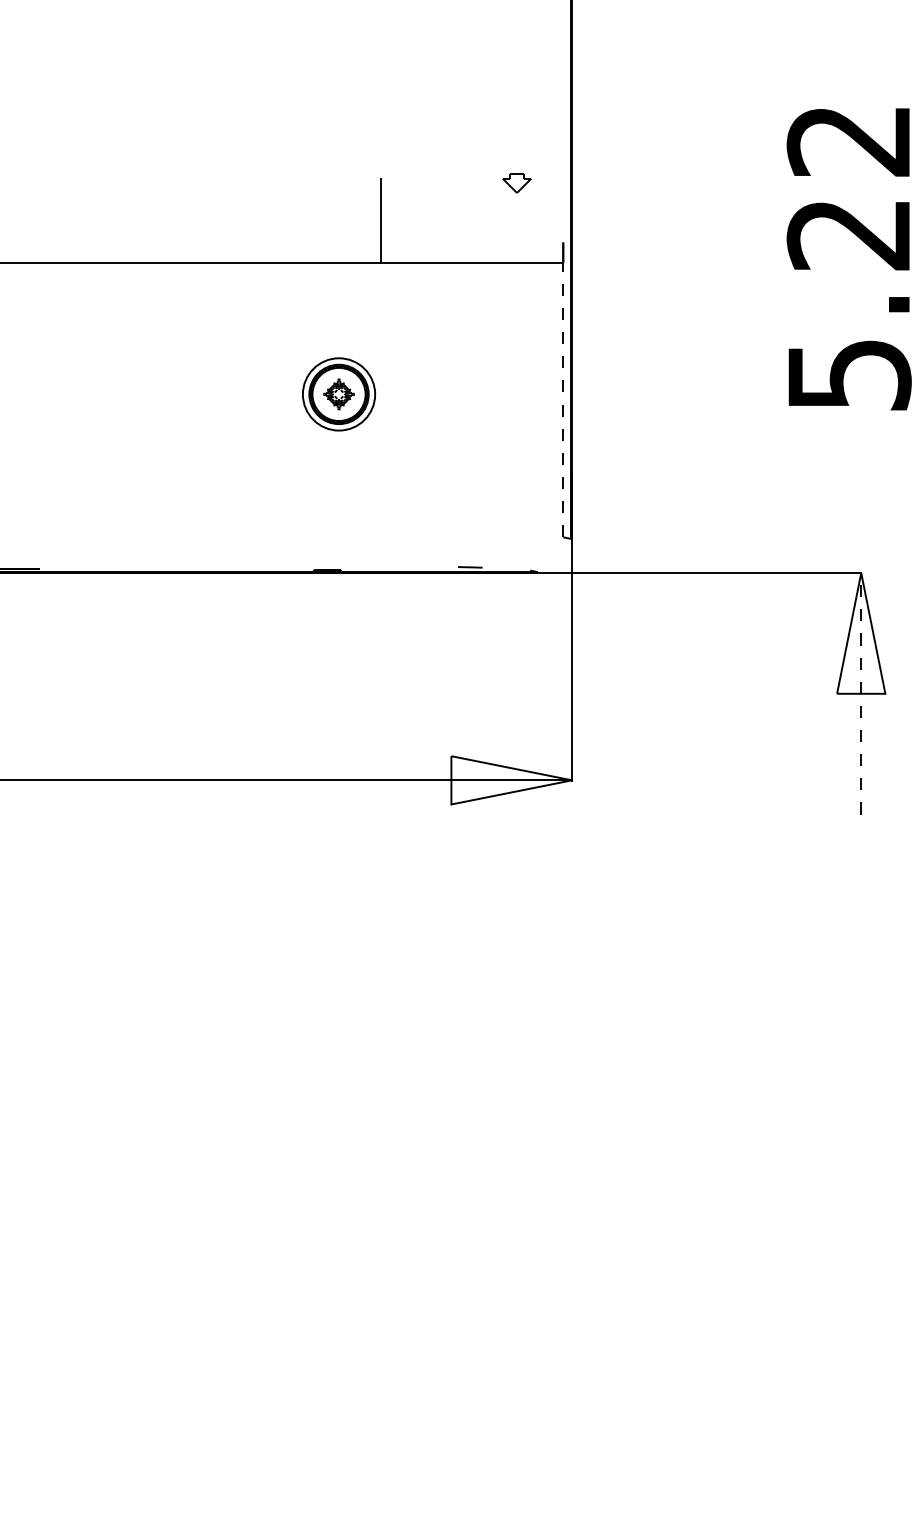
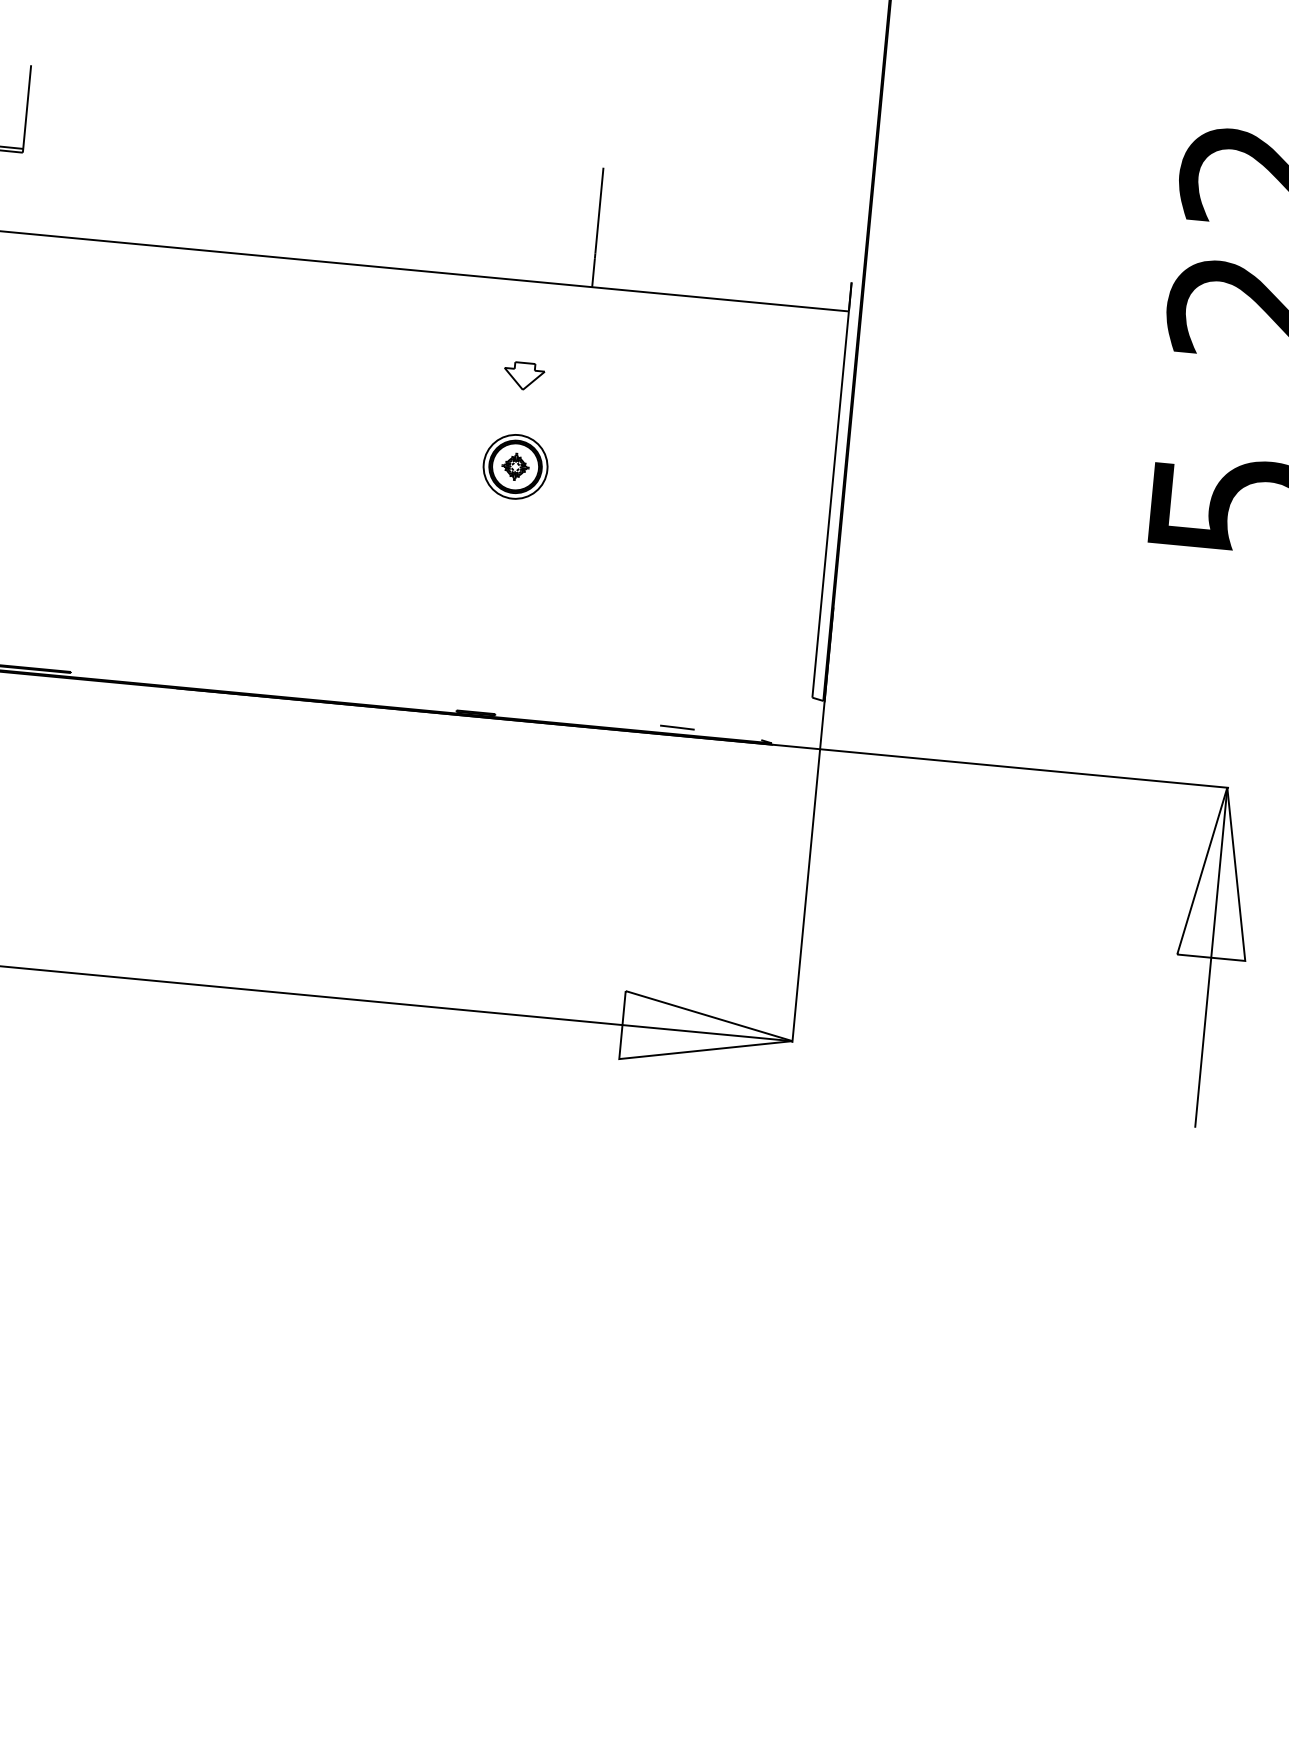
part: (516, 183) -> (523, 376), moved
part: (338, 394) -> (514, 466), size x0.62
line: (563, 399) -> (831, 503), dashed -> solid
line: (861, 693) -> (1211, 957), dashed -> solid

